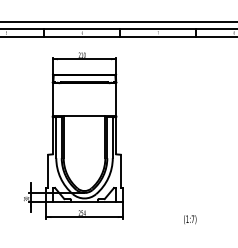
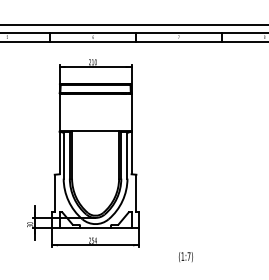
text: (189, 219) -> (185, 256), moved

